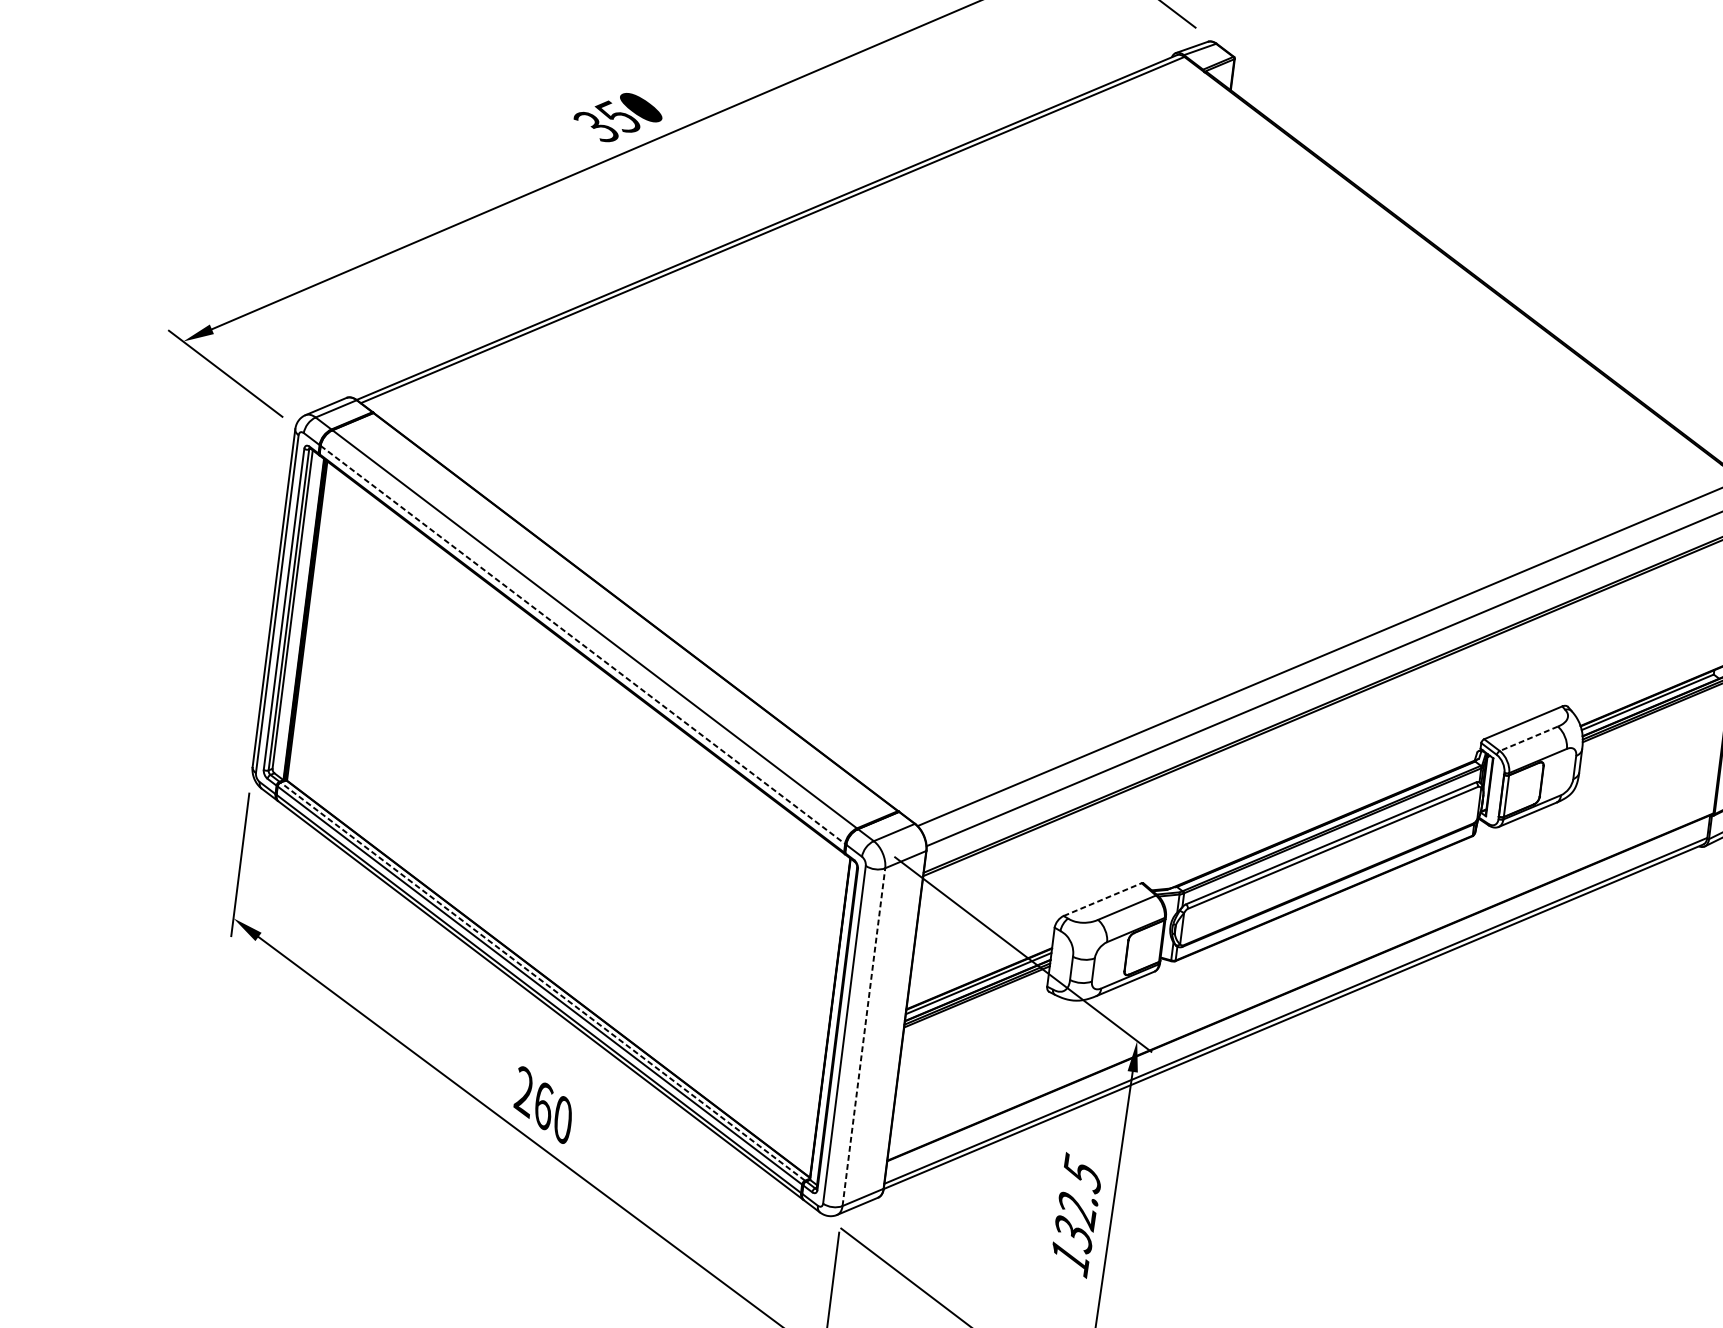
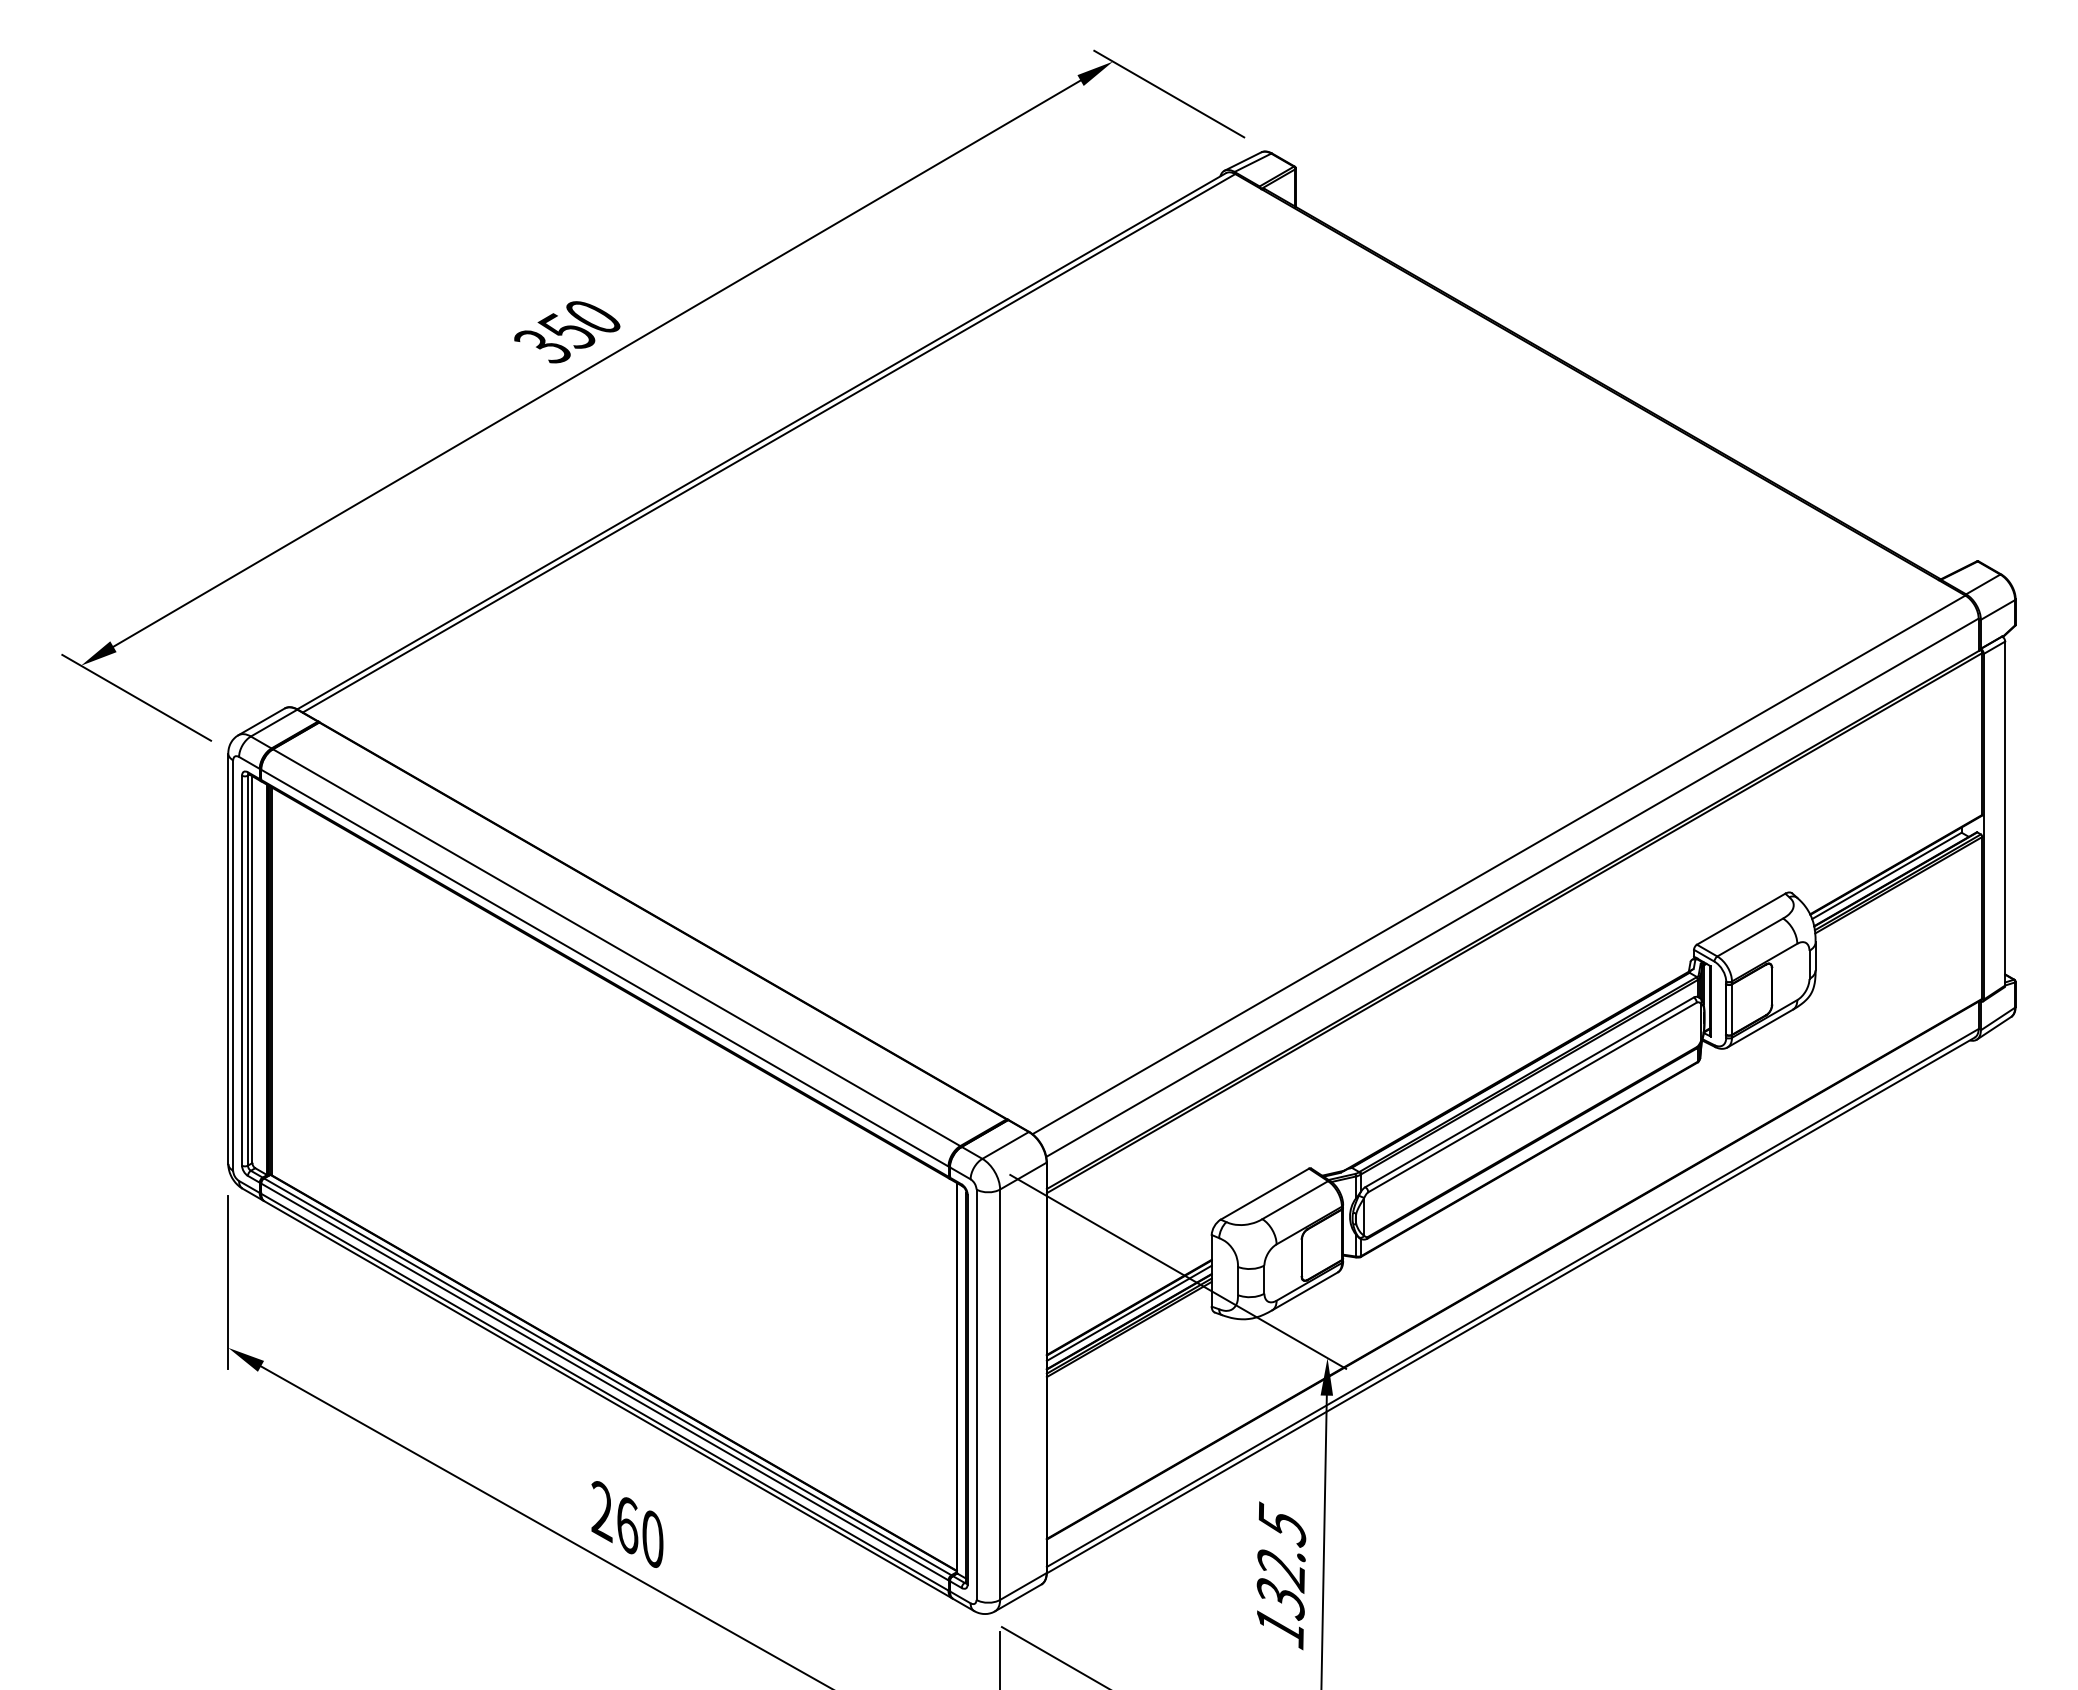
line: (582, 645) -> (604, 968), dashed -> solid
line: (1529, 738) -> (1750, 937), dashed -> solid
line: (1103, 899) -> (1265, 1193), dashed -> solid
line: (542, 981) -> (607, 1376), dashed -> solid
line: (864, 1037) -> (1000, 1394), dashed -> solid

